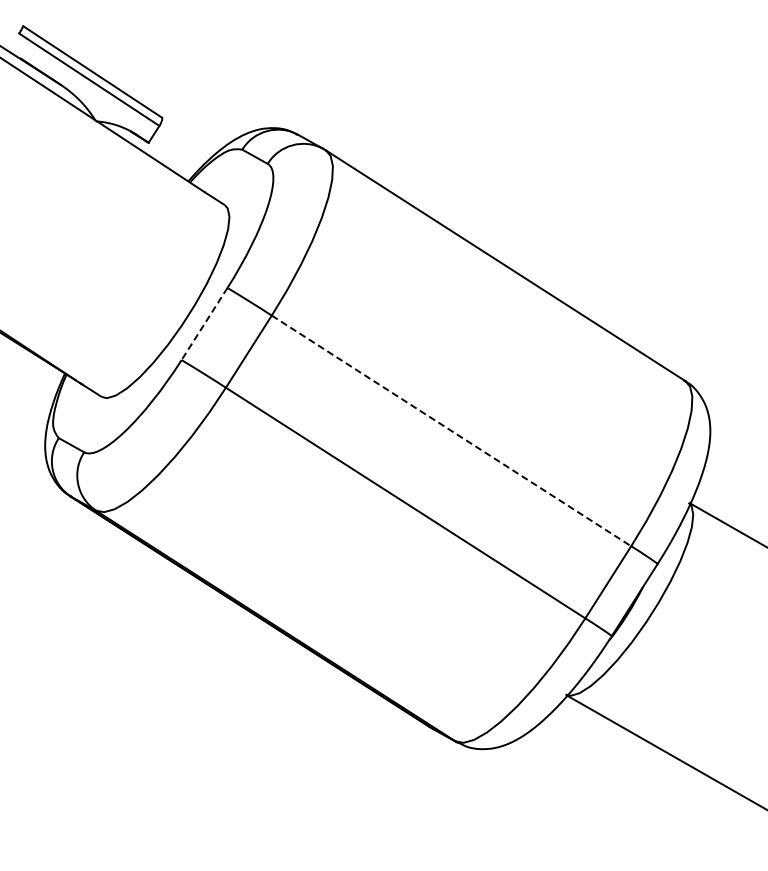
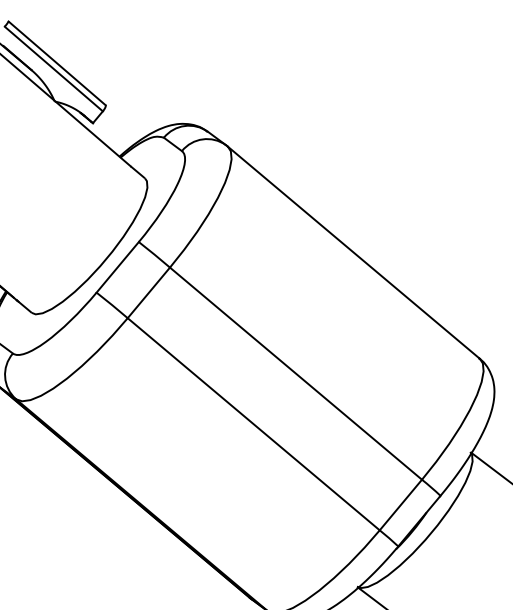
line: (204, 324) -> (117, 267), dashed -> solid
line: (451, 430) -> (296, 373), dashed -> solid

